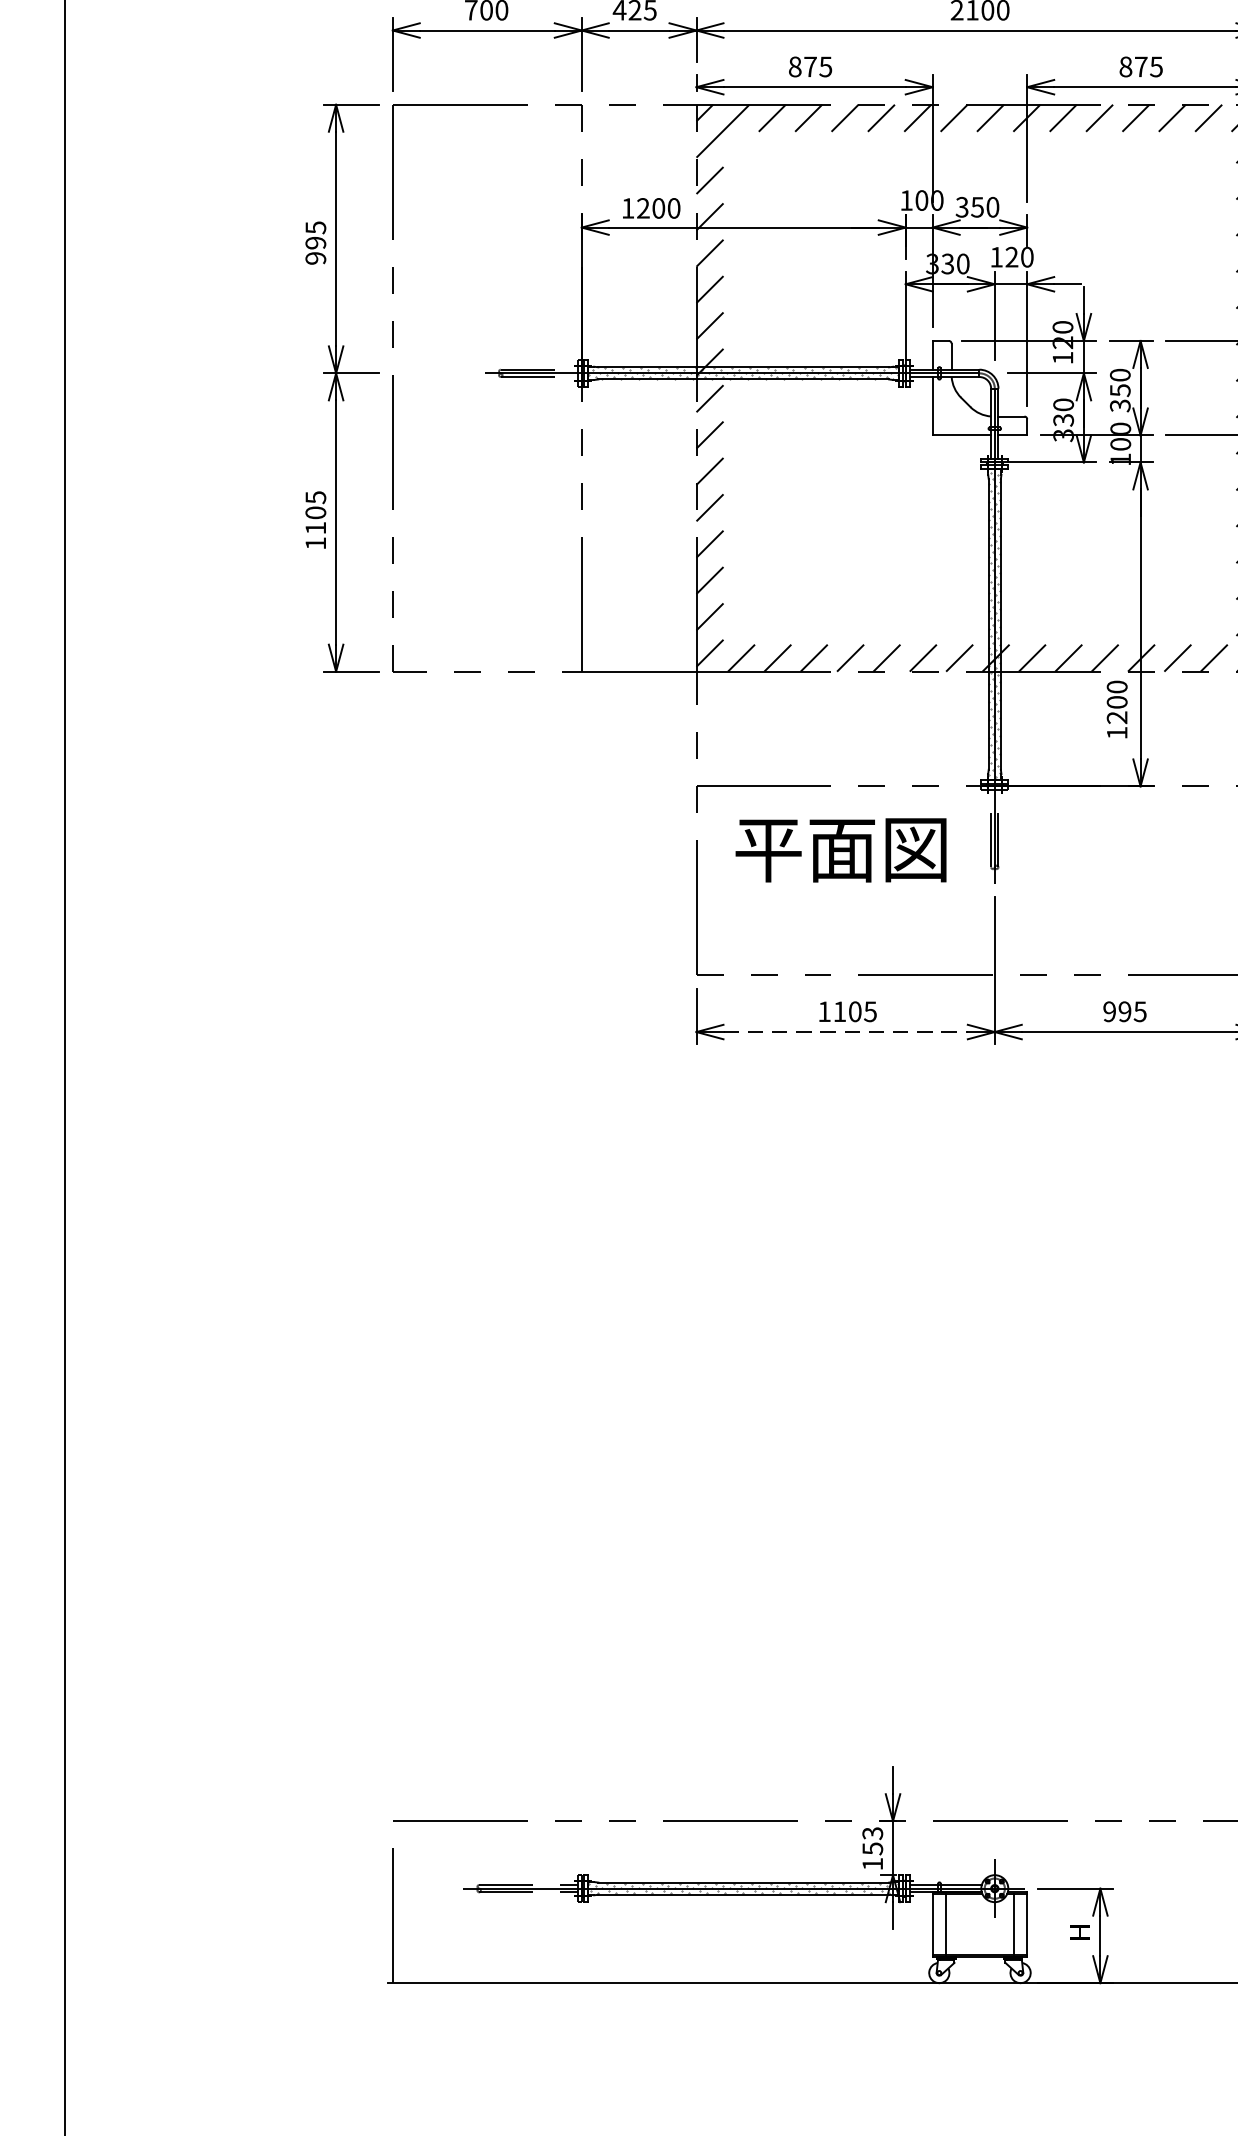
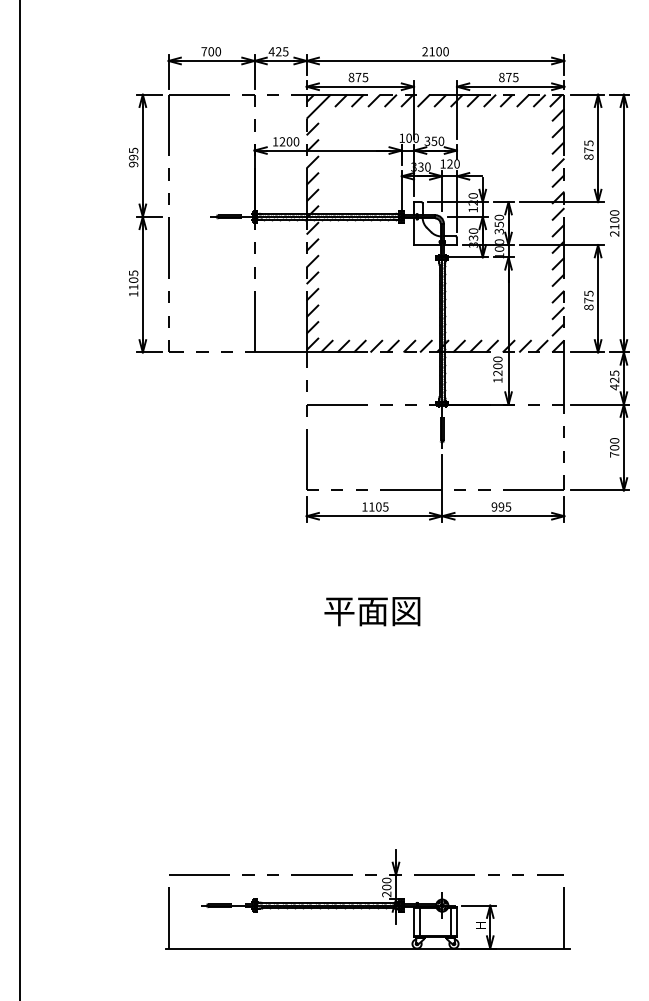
text: (841, 850) -> (372, 611), moved
line: (845, 1032) -> (374, 516), dashed -> solid
text: (872, 1848) -> (386, 887), 153 -> 200

